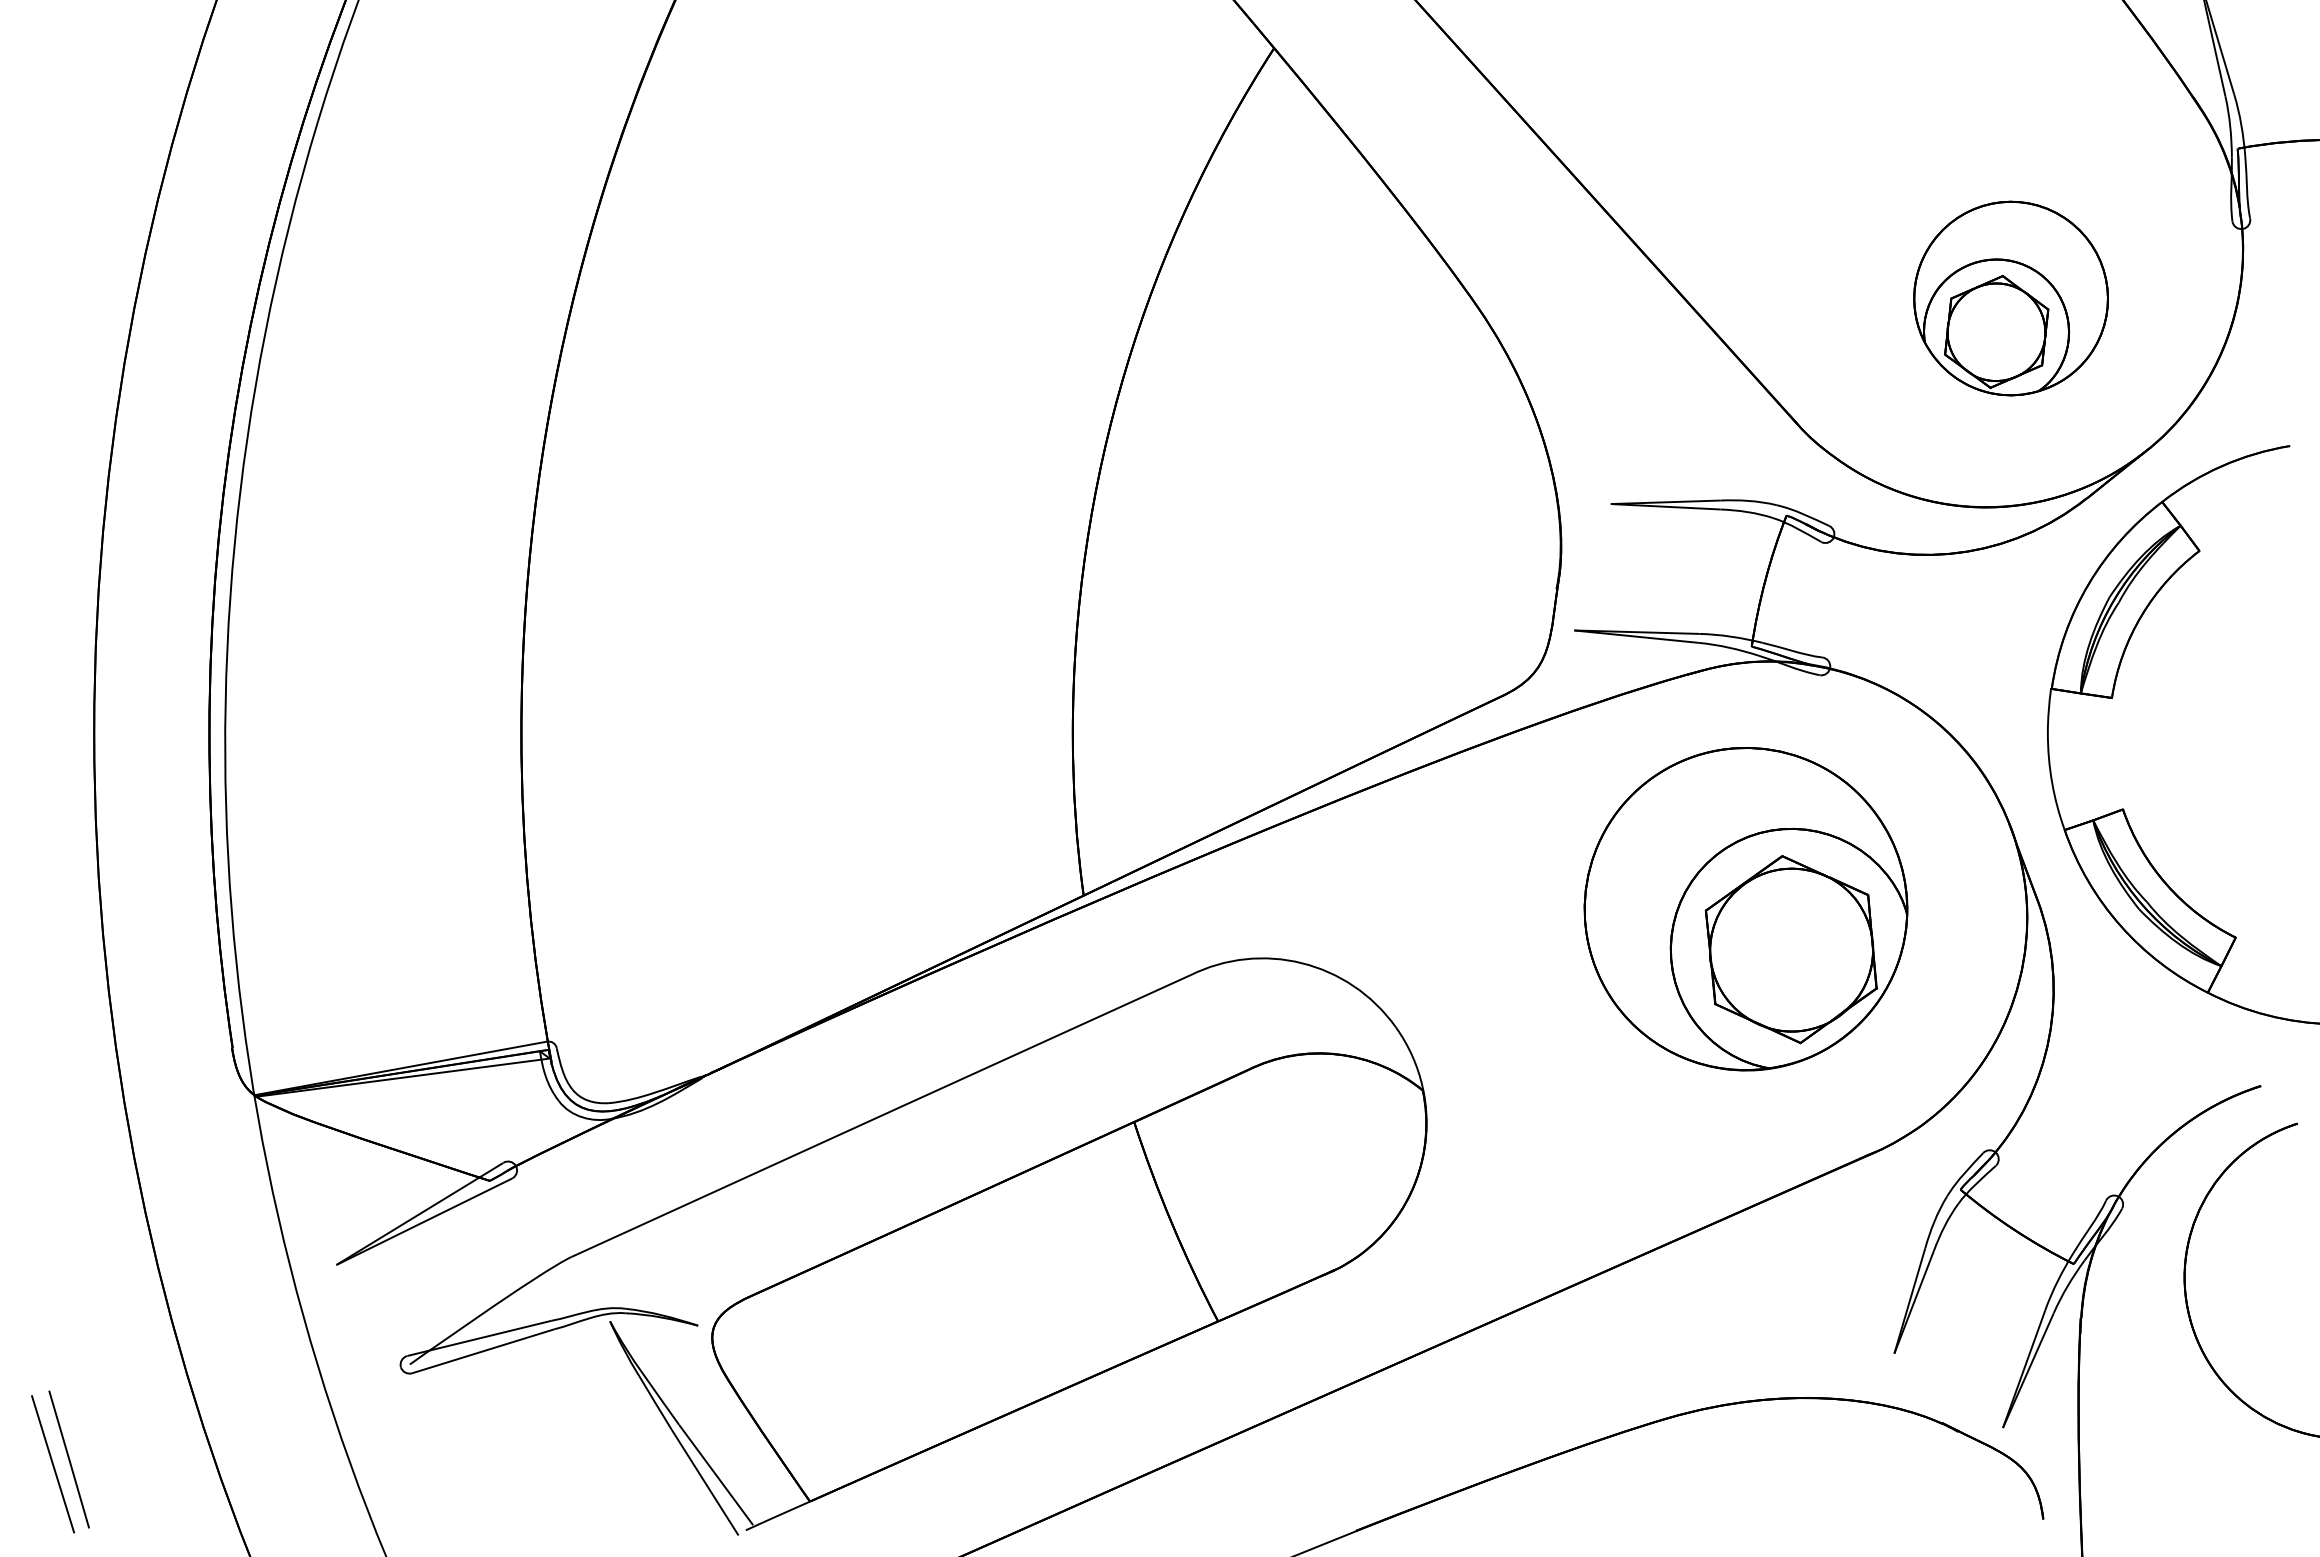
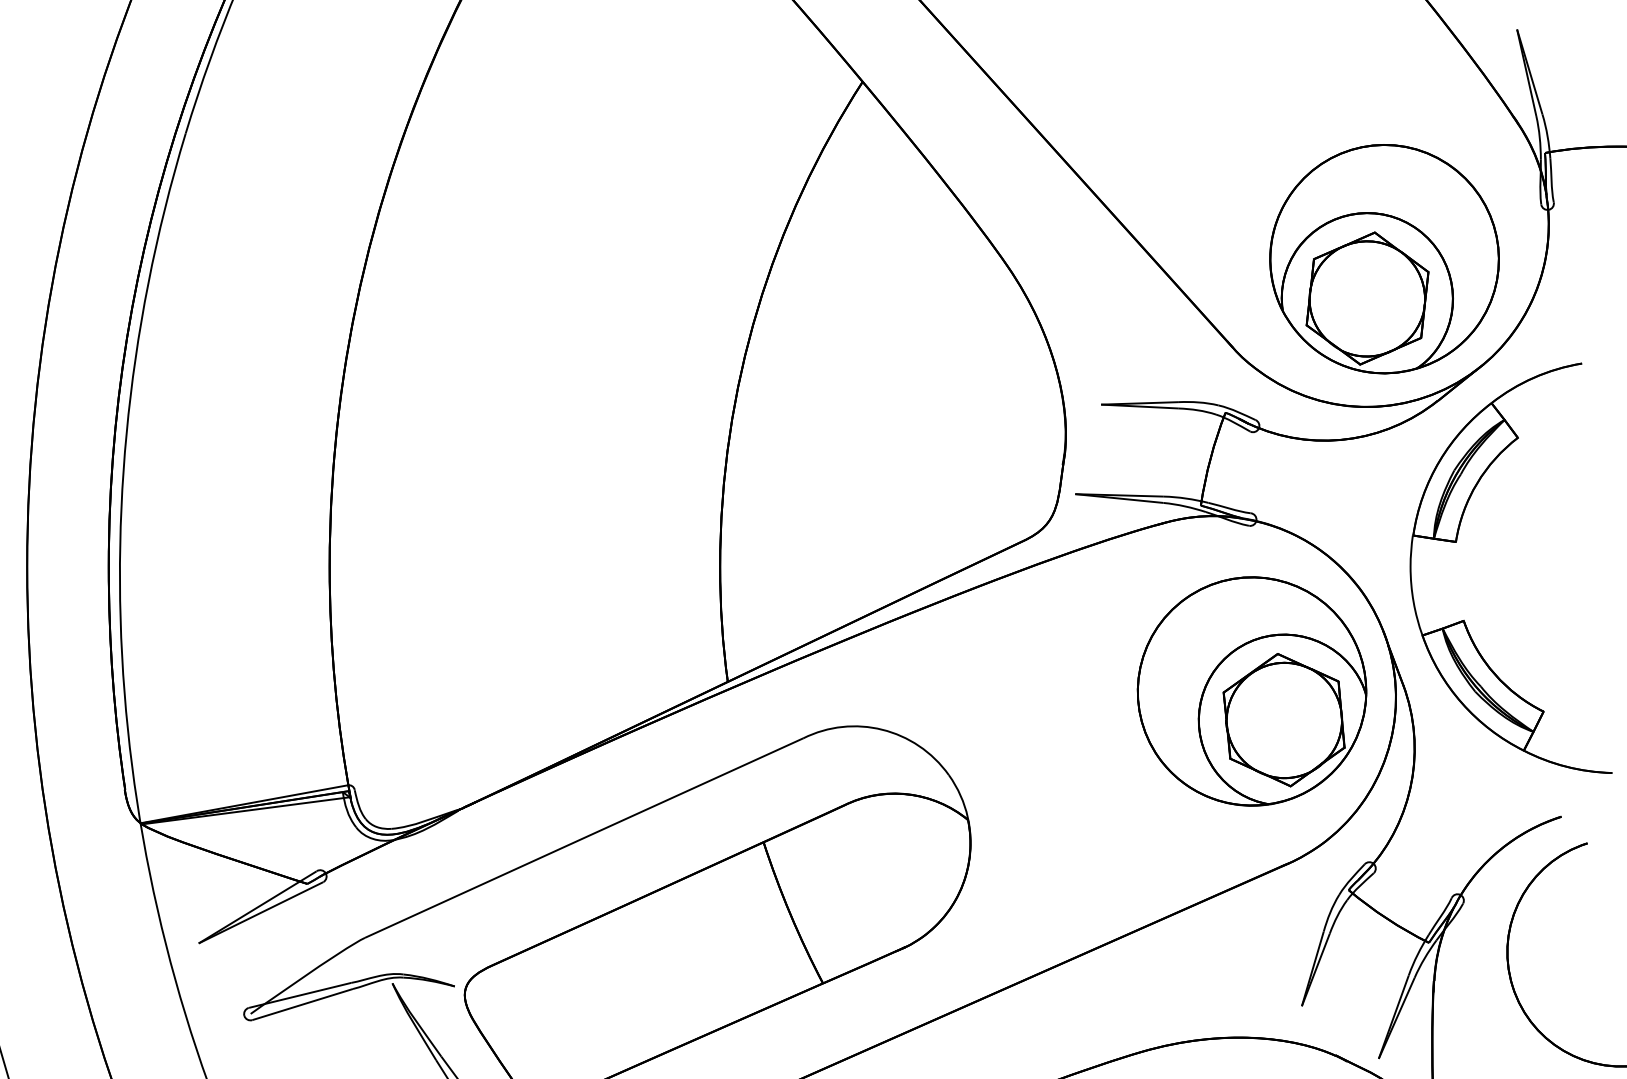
part: (2010, 298) -> (1384, 259), size x1.67
part: (1745, 909) -> (1251, 691), moved

